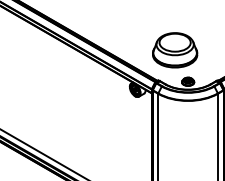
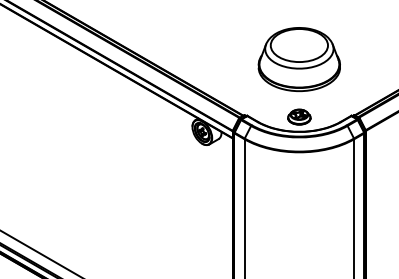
part: (175, 50) -> (300, 59), moved

